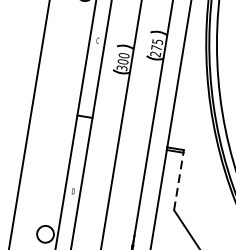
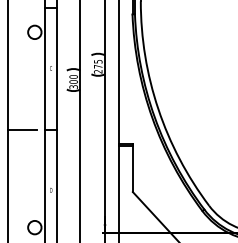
line: (49, 111) -> (22, 130), added
line: (178, 179) -> (132, 167), dashed -> solid

